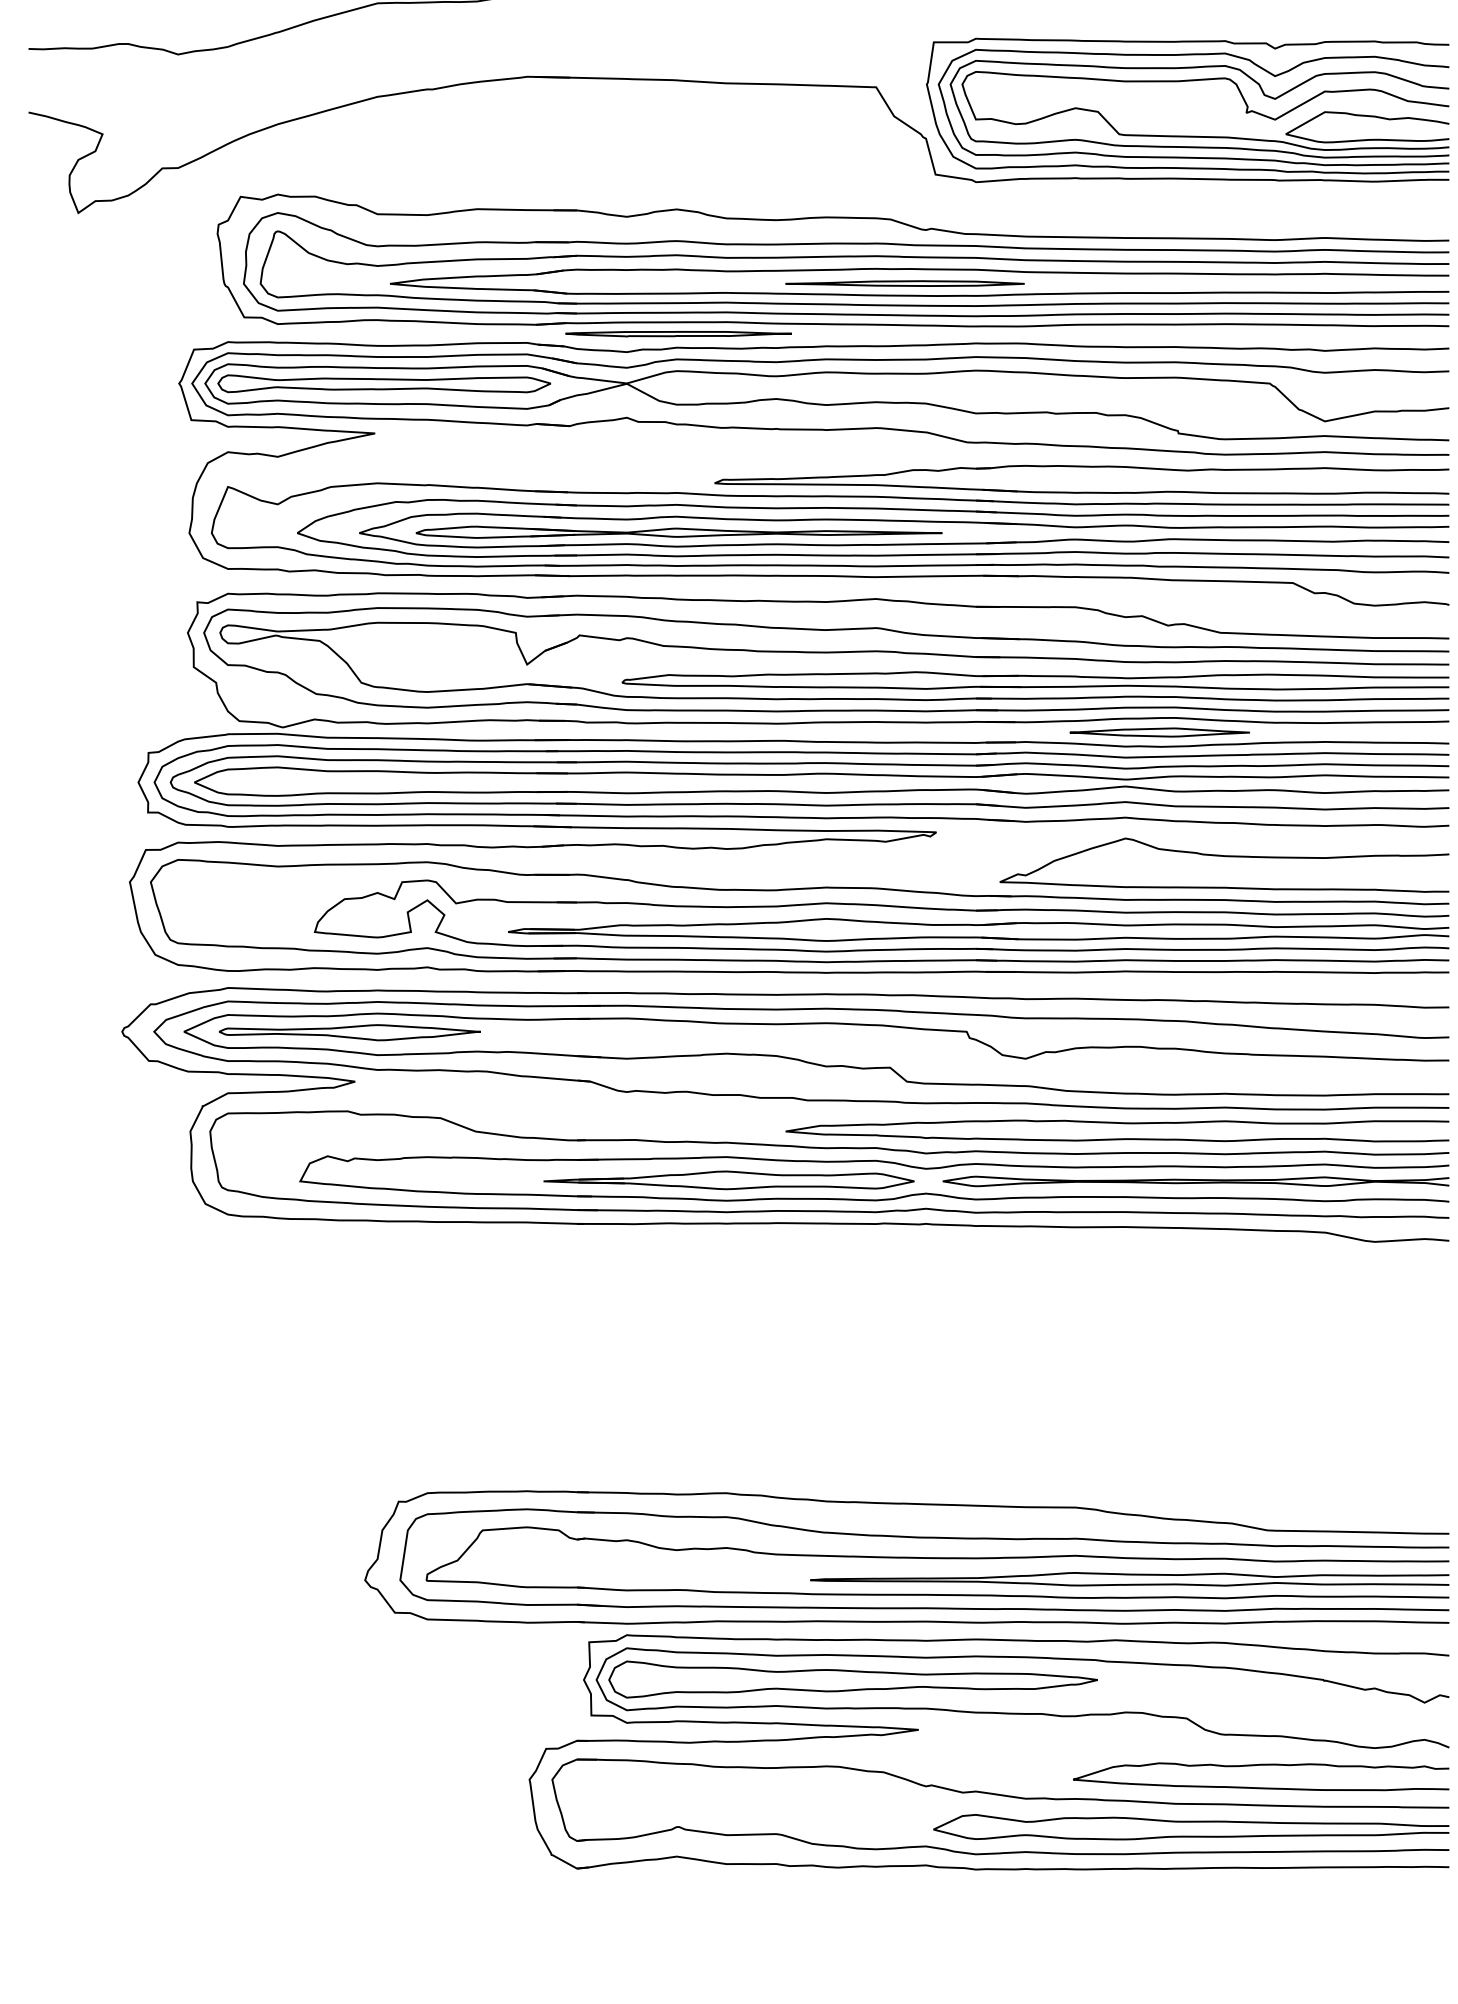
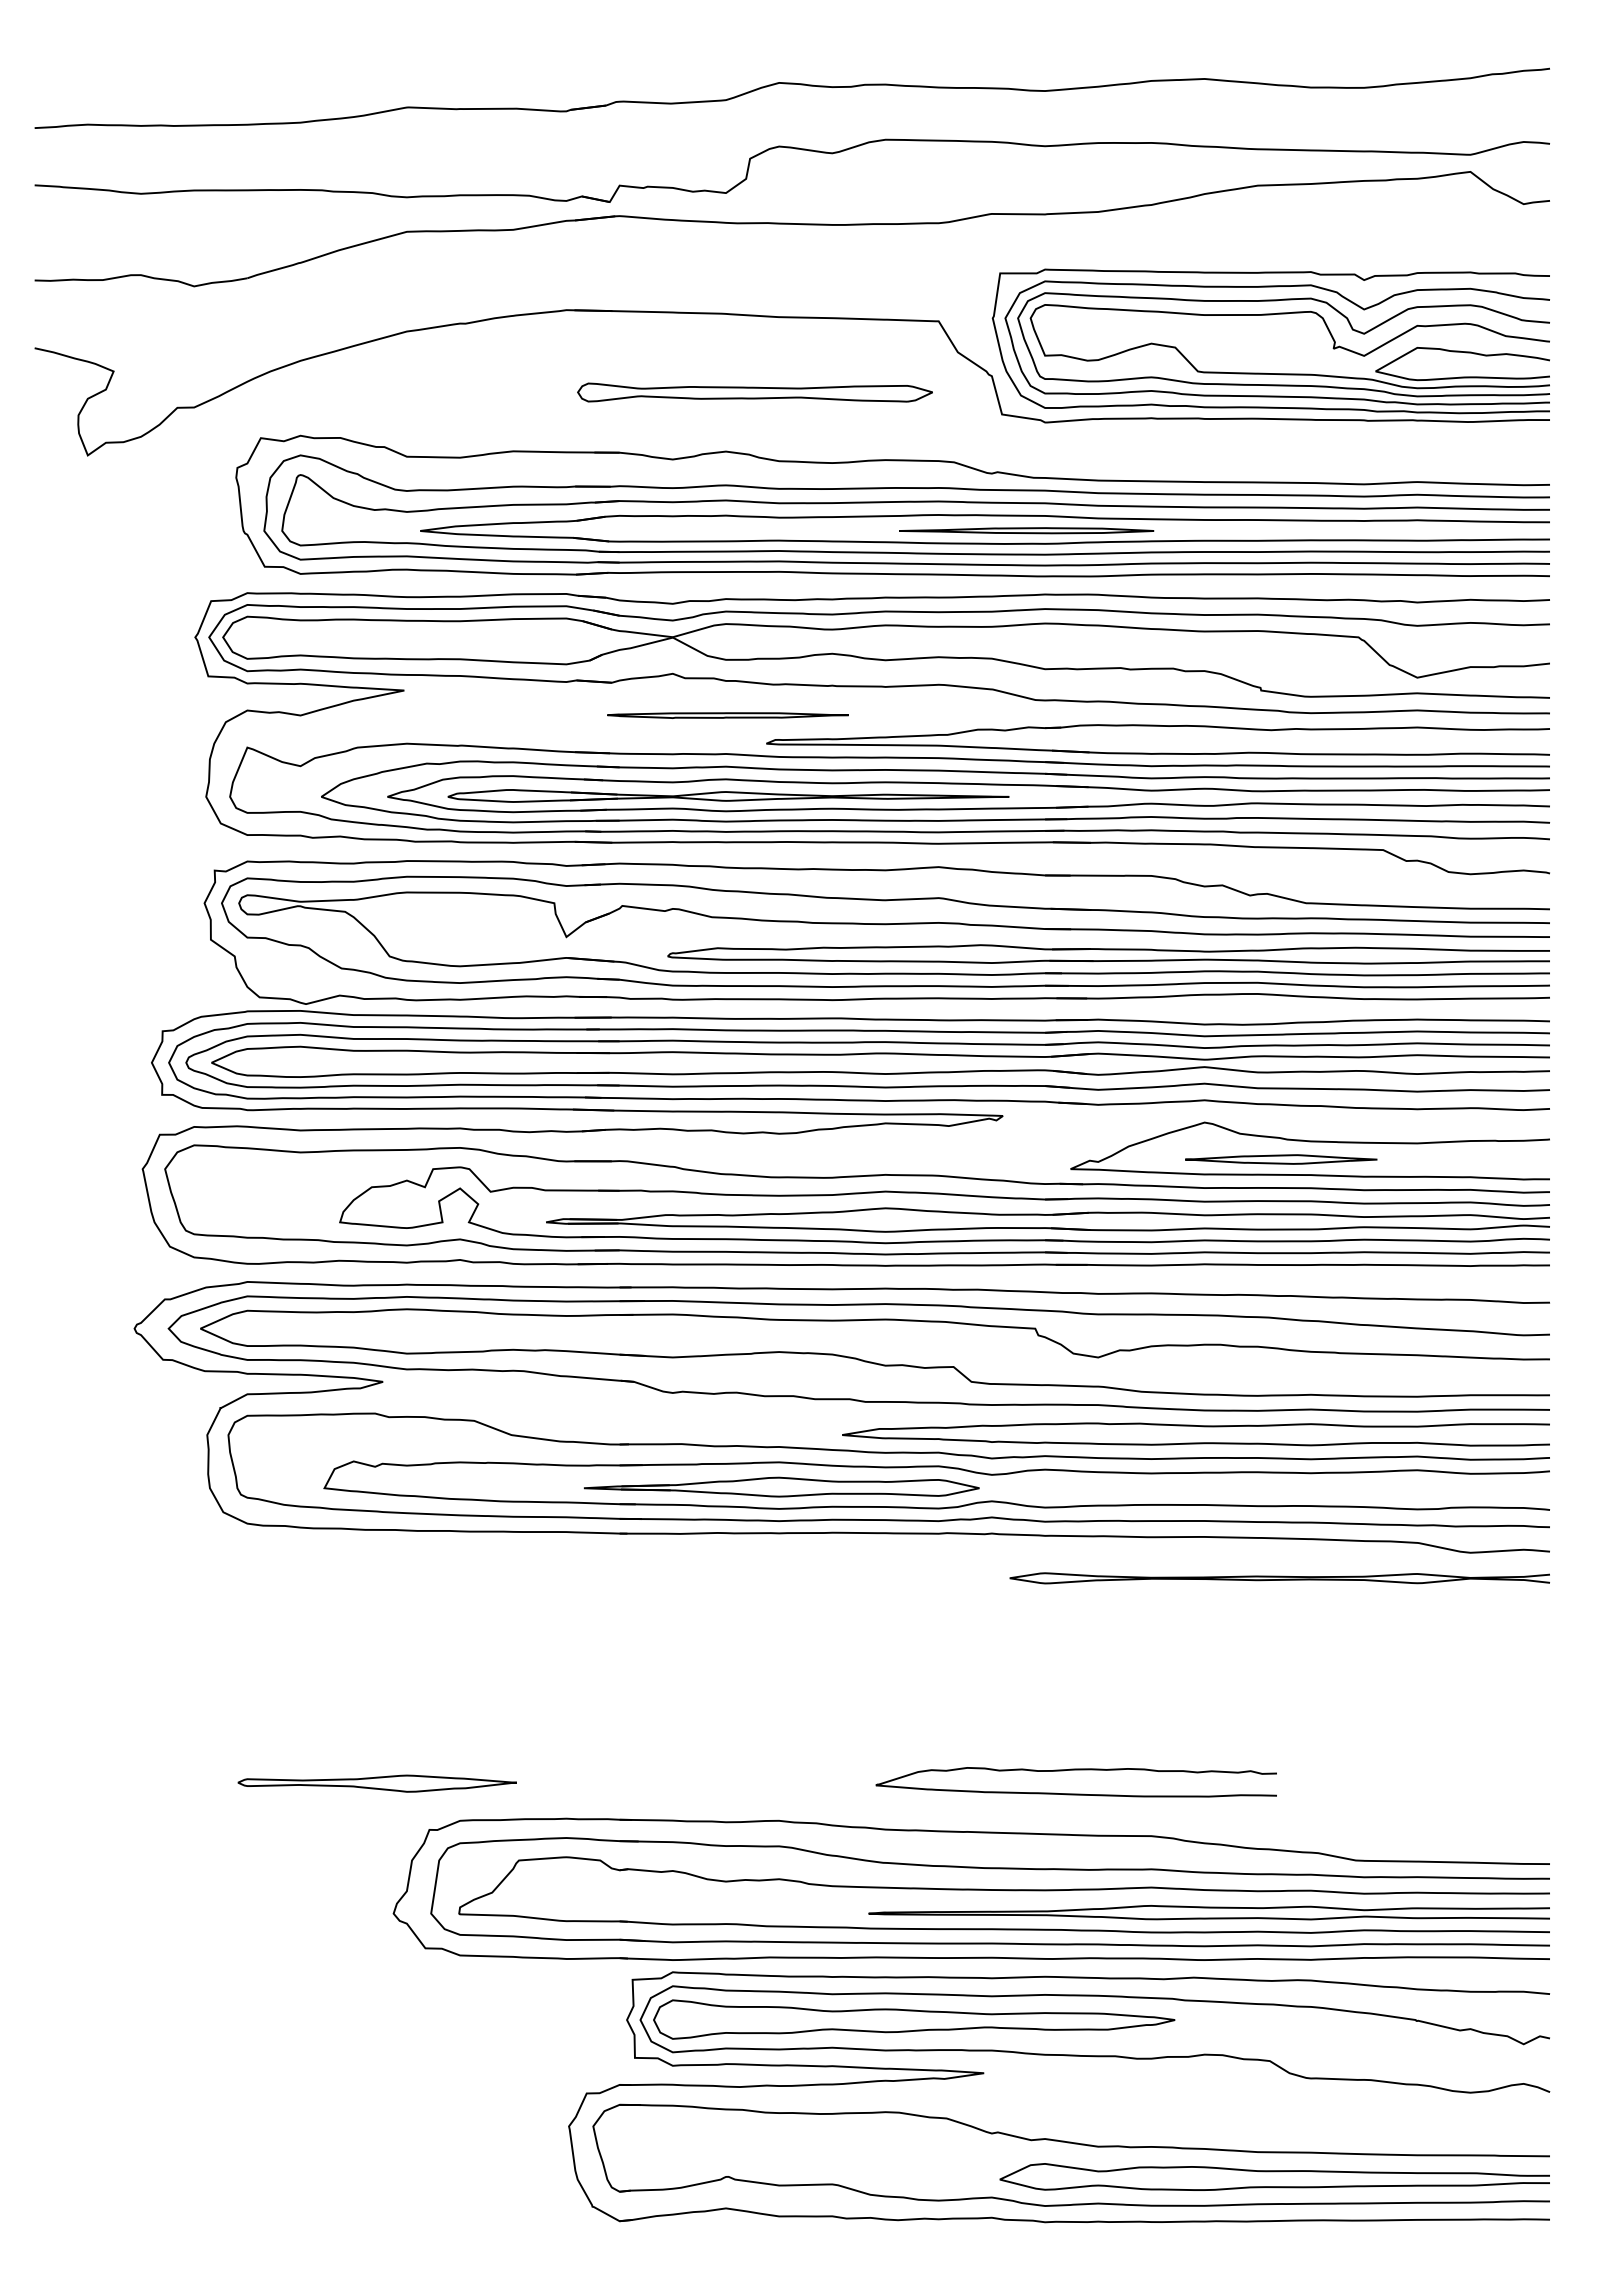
part: (905, 283) -> (1026, 530), moved
part: (678, 334) -> (727, 715), moved
part: (383, 383) -> (754, 392), moved
part: (1160, 732) -> (1281, 1159), moved
part: (349, 1032) -> (376, 1783), moved
curve: (1195, 1180) -> (1279, 1577), moved
curve: (1260, 1787) -> (1075, 1793), moved

